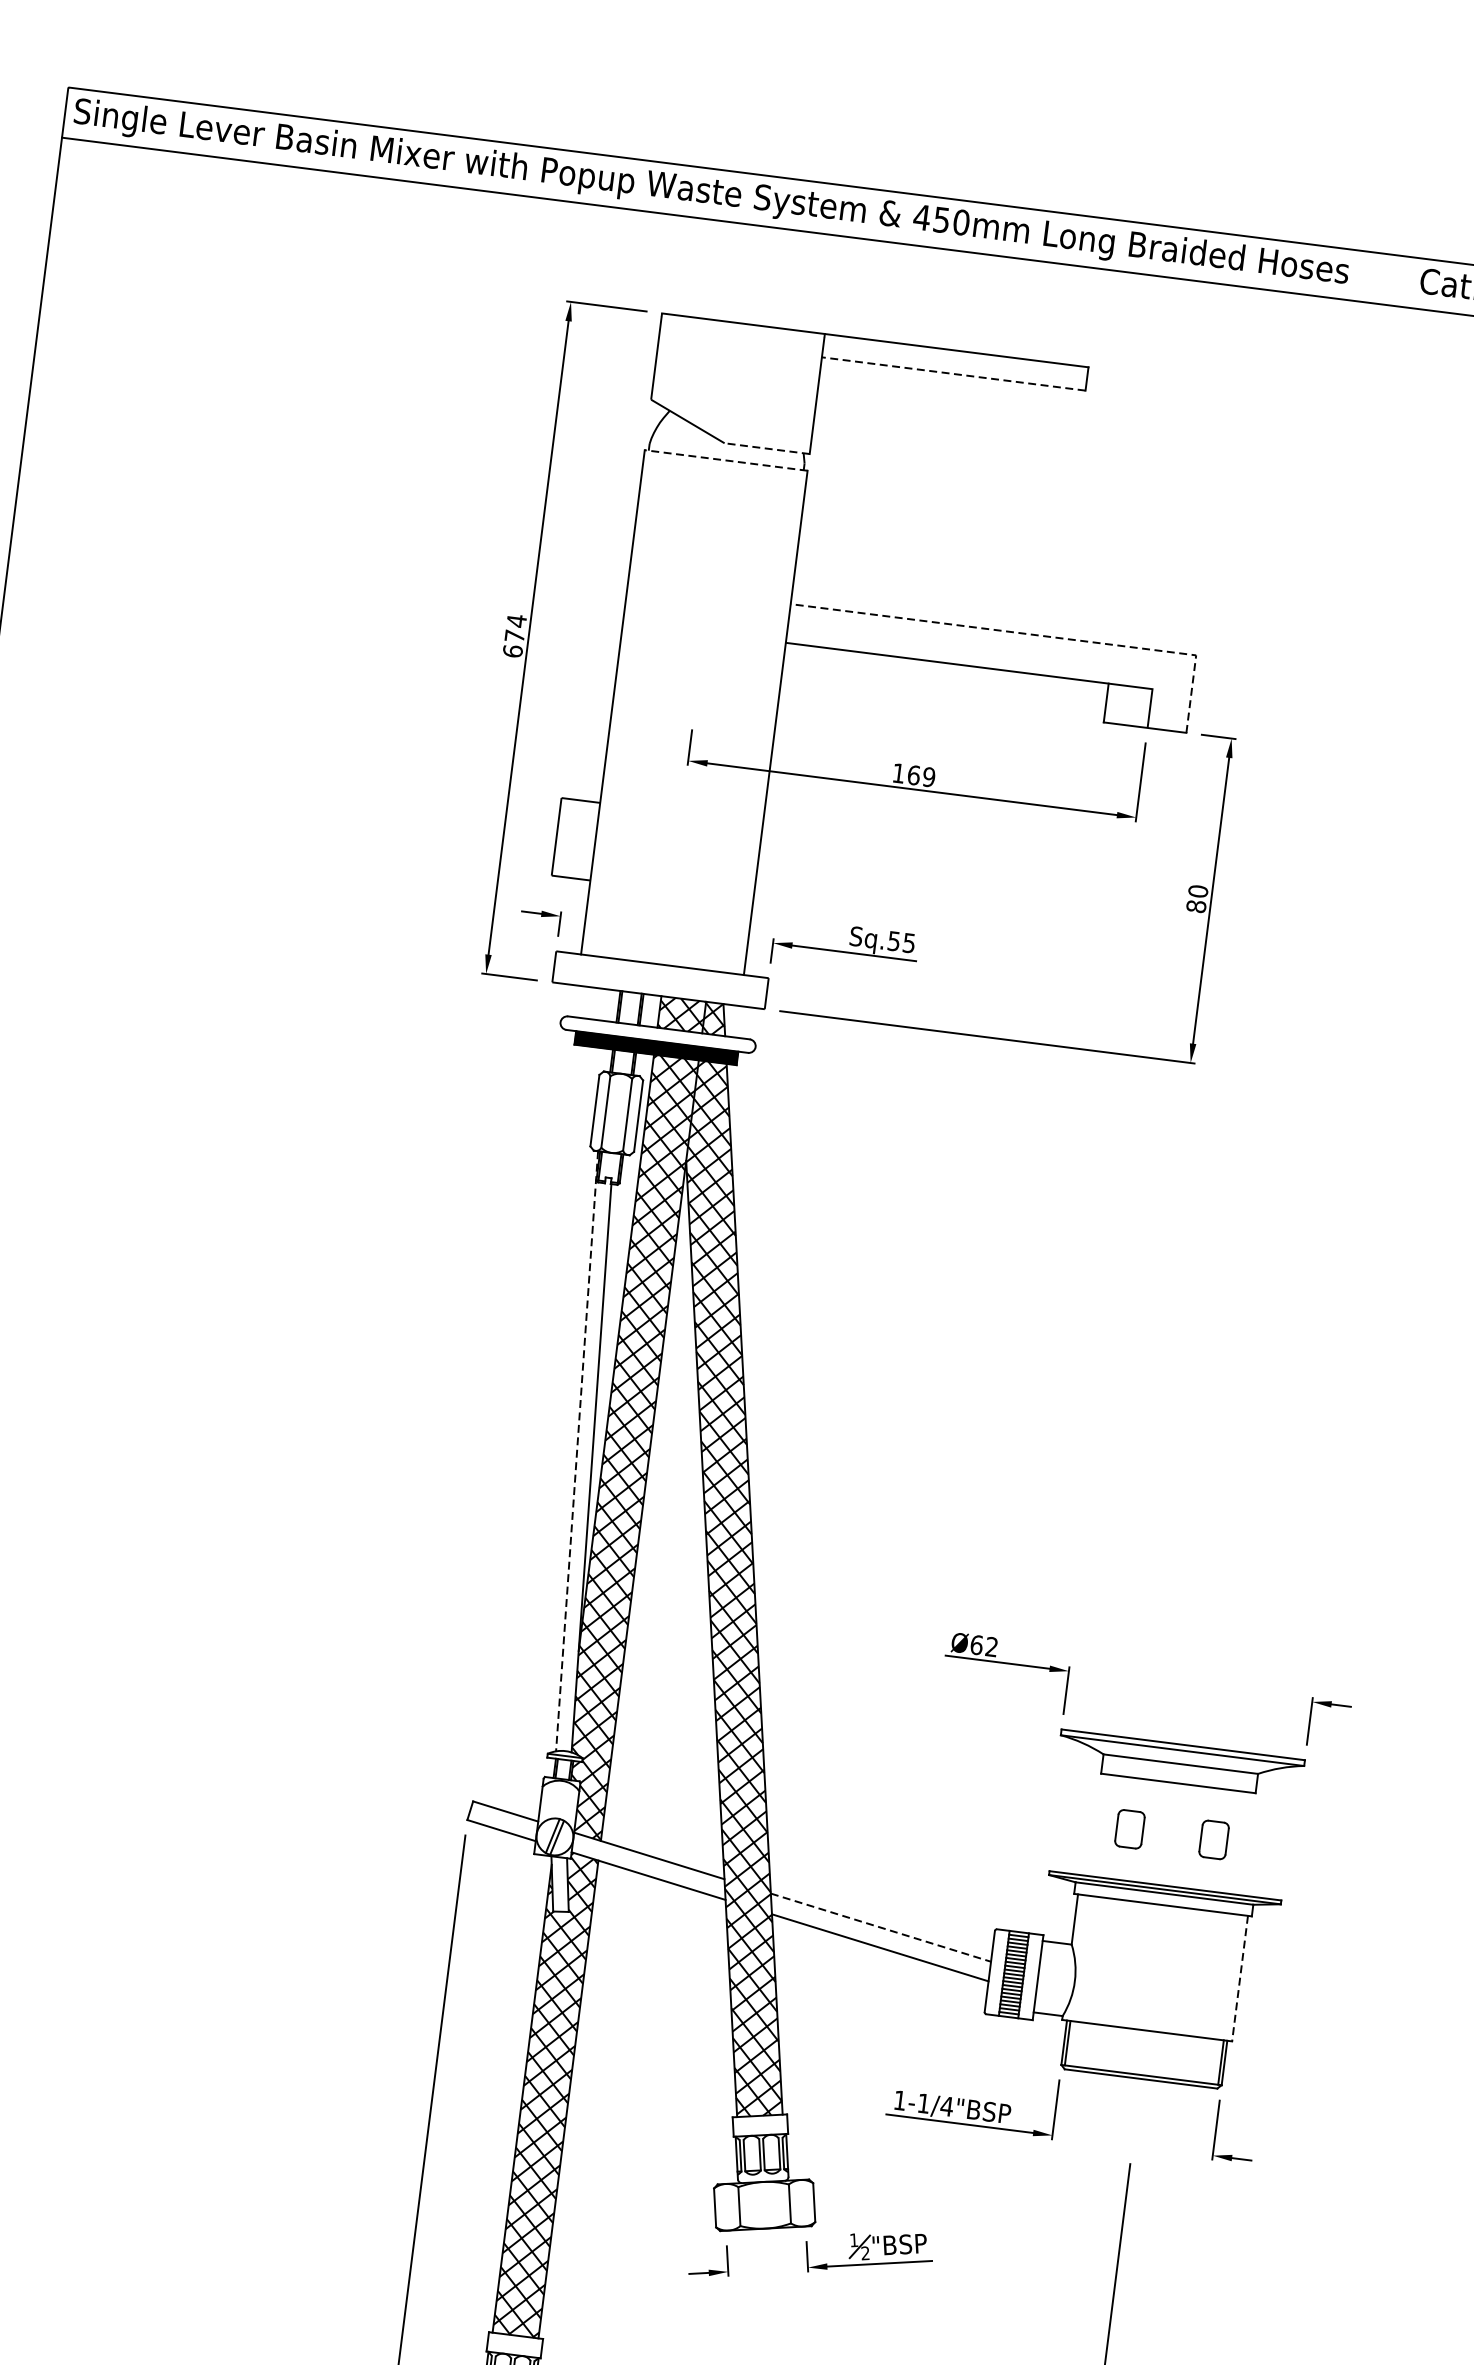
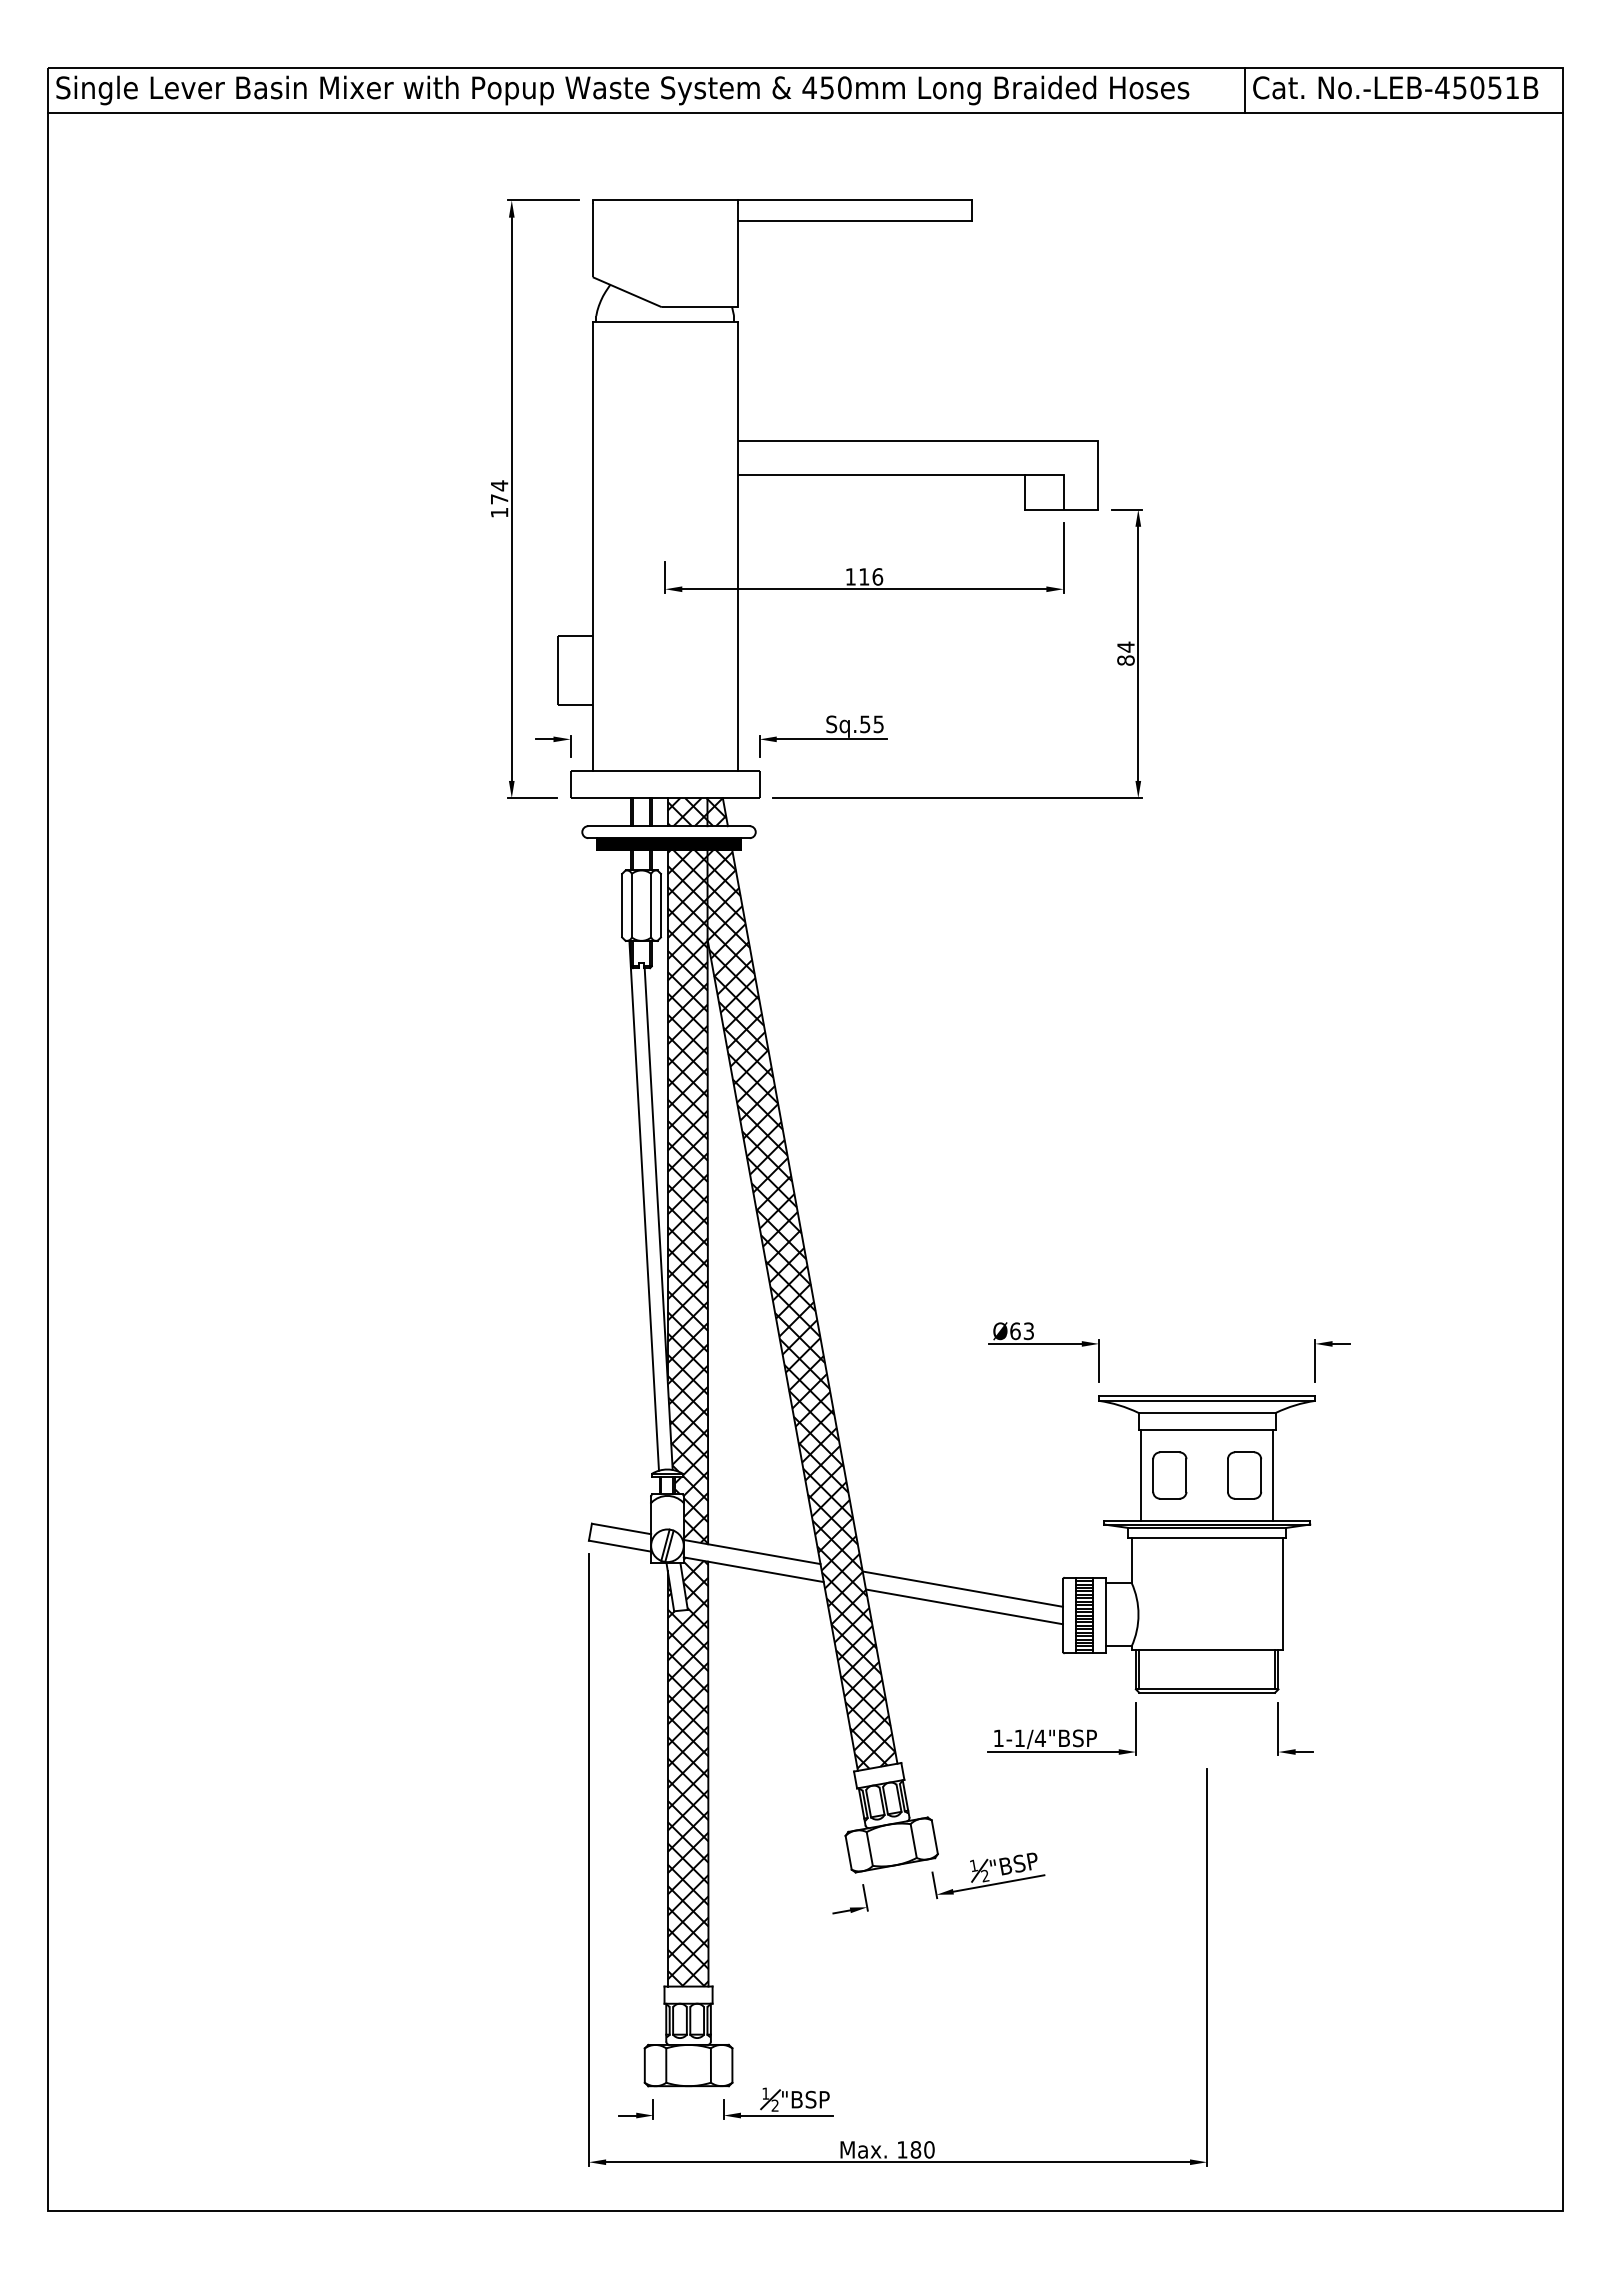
line: (1411, 282) -> (1245, 90), added
line: (953, 374) -> (854, 221), dashed -> solid
line: (766, 448) -> (699, 307), dashed -> solid
line: (725, 460) -> (664, 322), dashed -> solid
line: (1032, 634) -> (952, 440), dashed -> solid
text: (512, 651) -> (499, 512), 674 -> 174
text: (922, 775) -> (871, 576), 169 -> 116
text: (1197, 890) -> (1125, 646), 80 -> 84
line: (577, 1452) -> (644, 1206), dashed -> solid
text: (991, 1647) -> (1028, 1331), Ø62 -> Ø63
line: (1098, 1825) -> (1141, 1475), added
part: (1129, 1829) -> (1169, 1475), size x1.43
part: (1213, 1839) -> (1244, 1475), size x1.43
line: (1246, 1843) -> (1273, 1475), added
line: (880, 1928) -> (962, 1589), dashed -> solid
line: (1239, 1979) -> (1282, 1594), dashed -> solid

